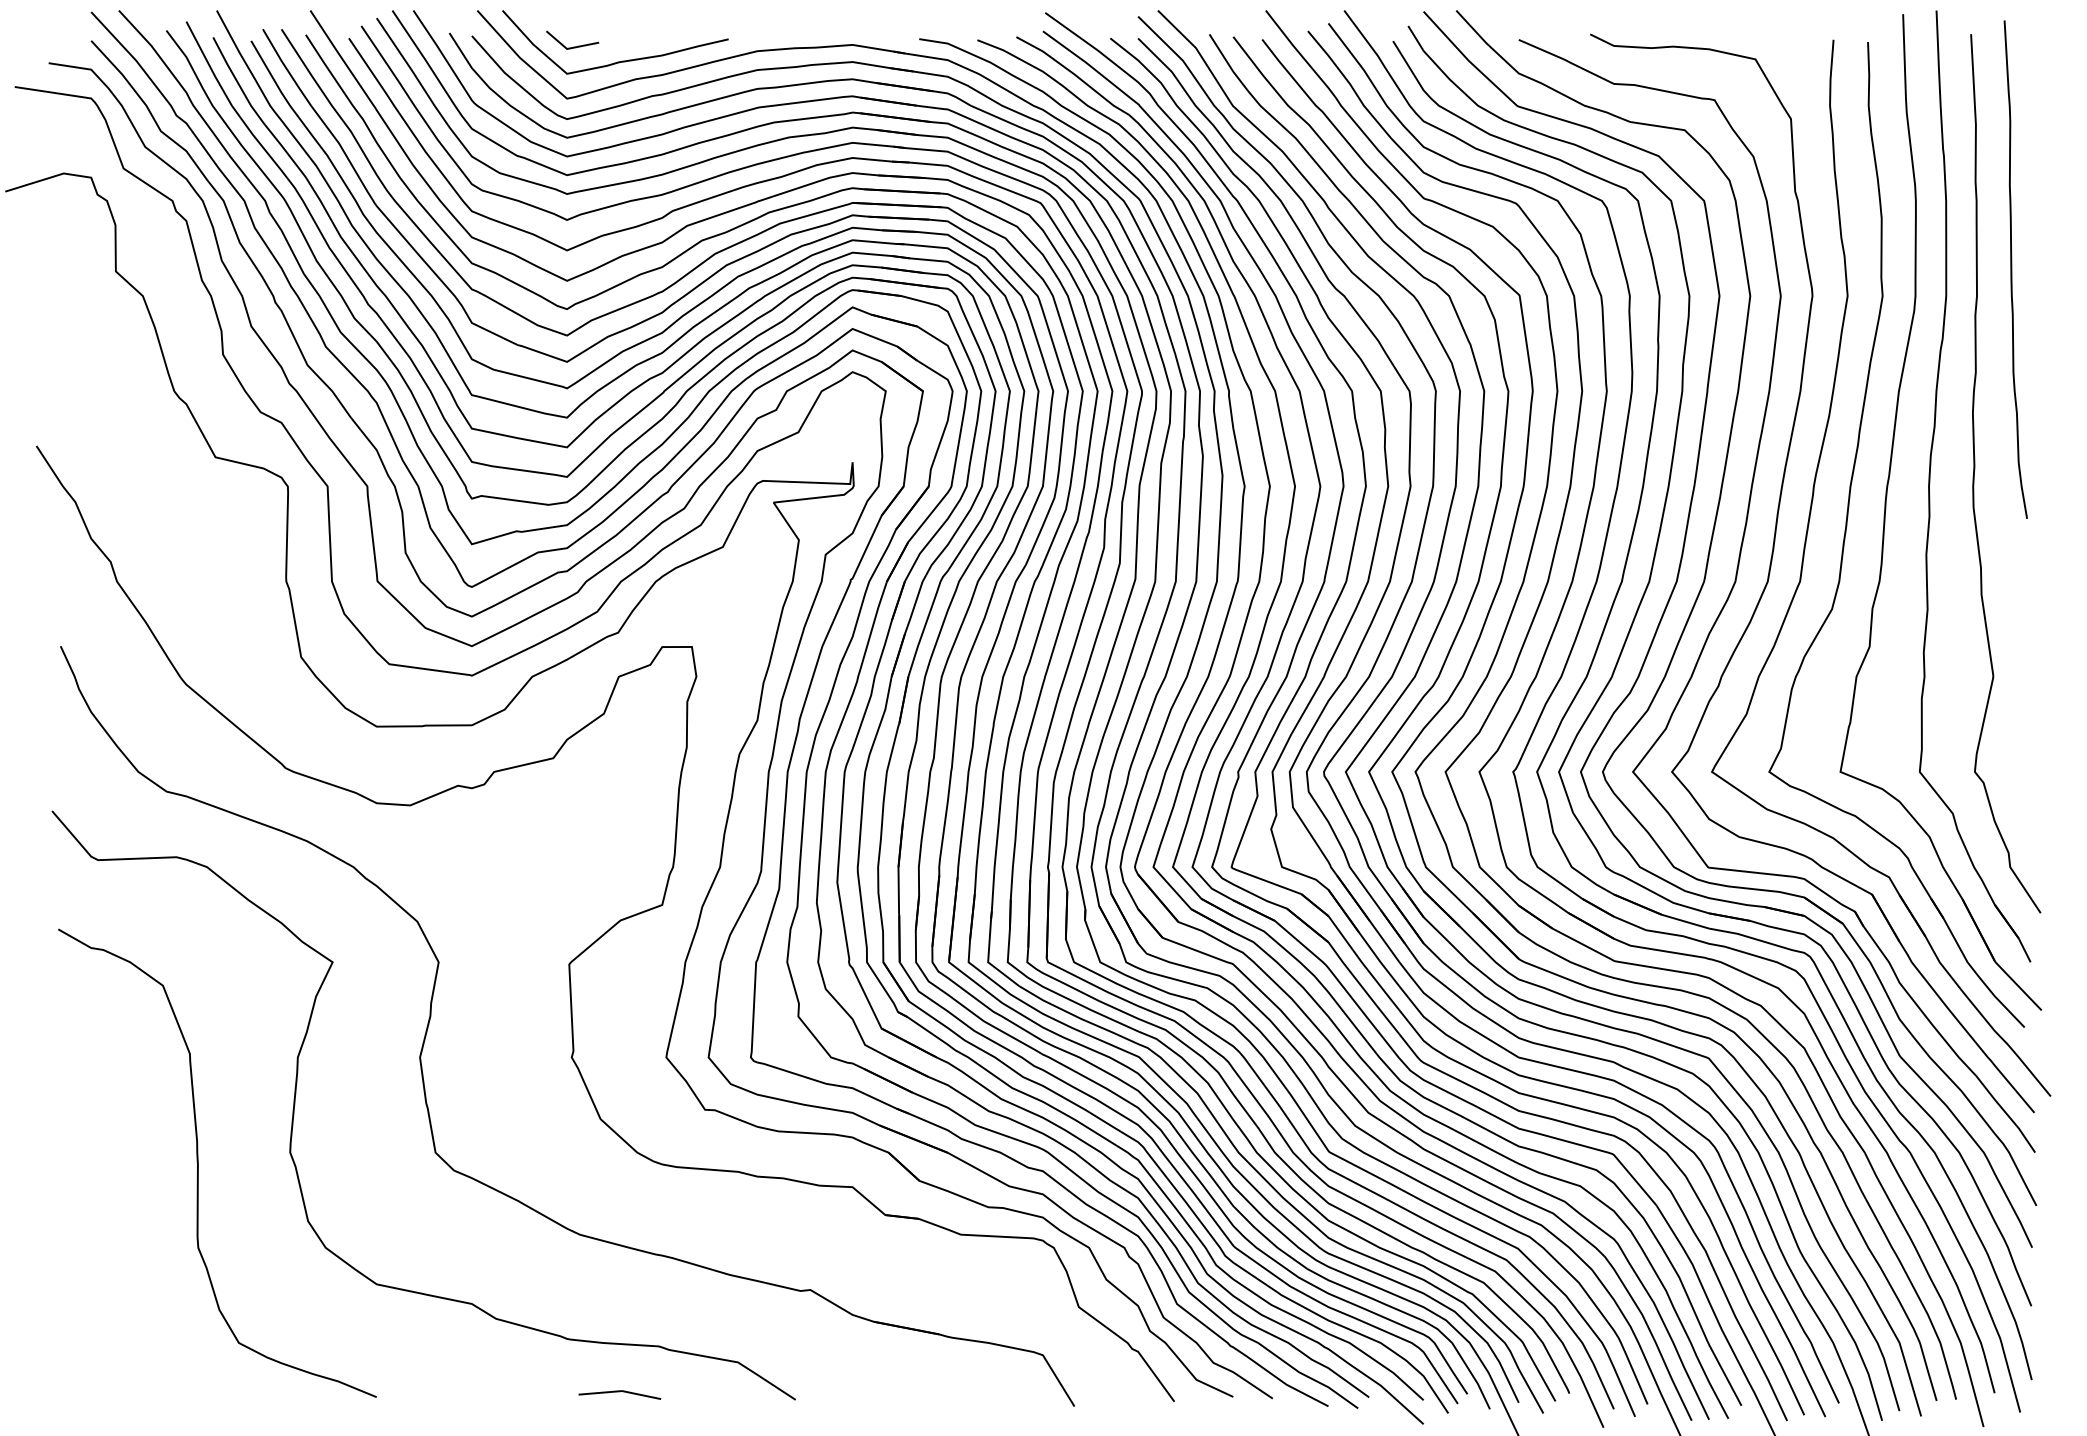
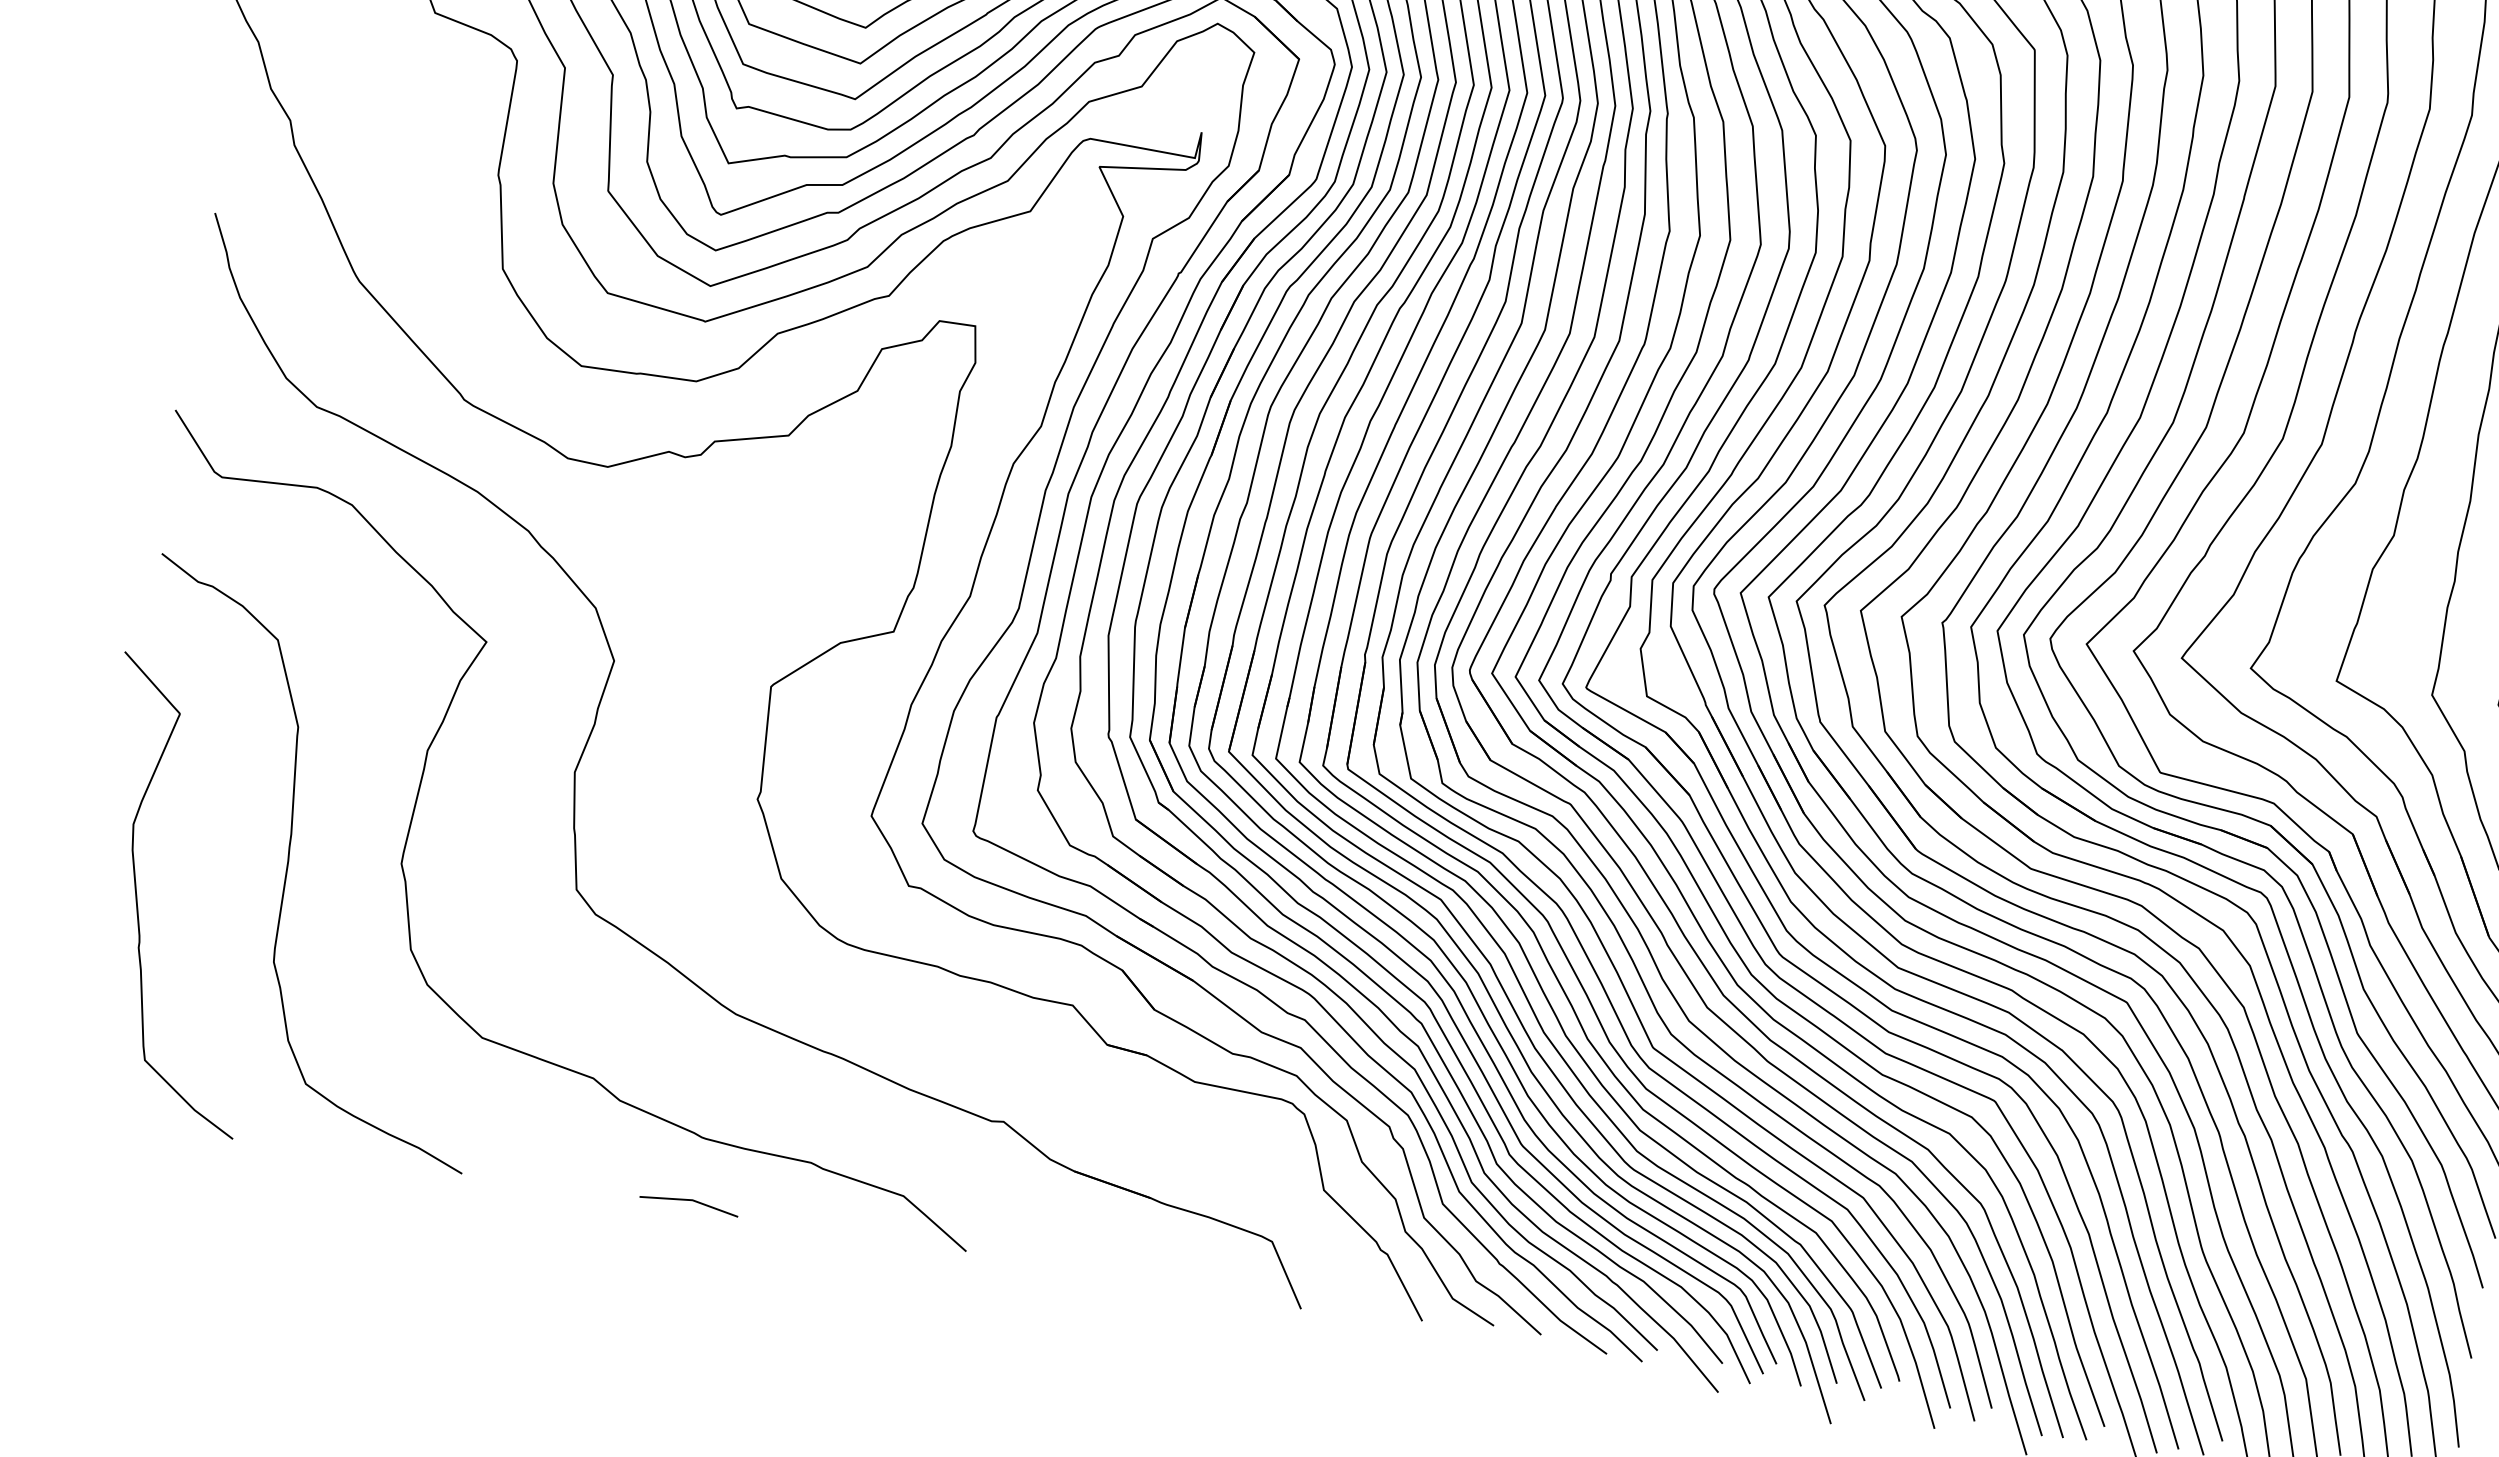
curve: (80, 1213) -> (138, 899), added
line: (619, 1392) -> (689, 1201), moved

